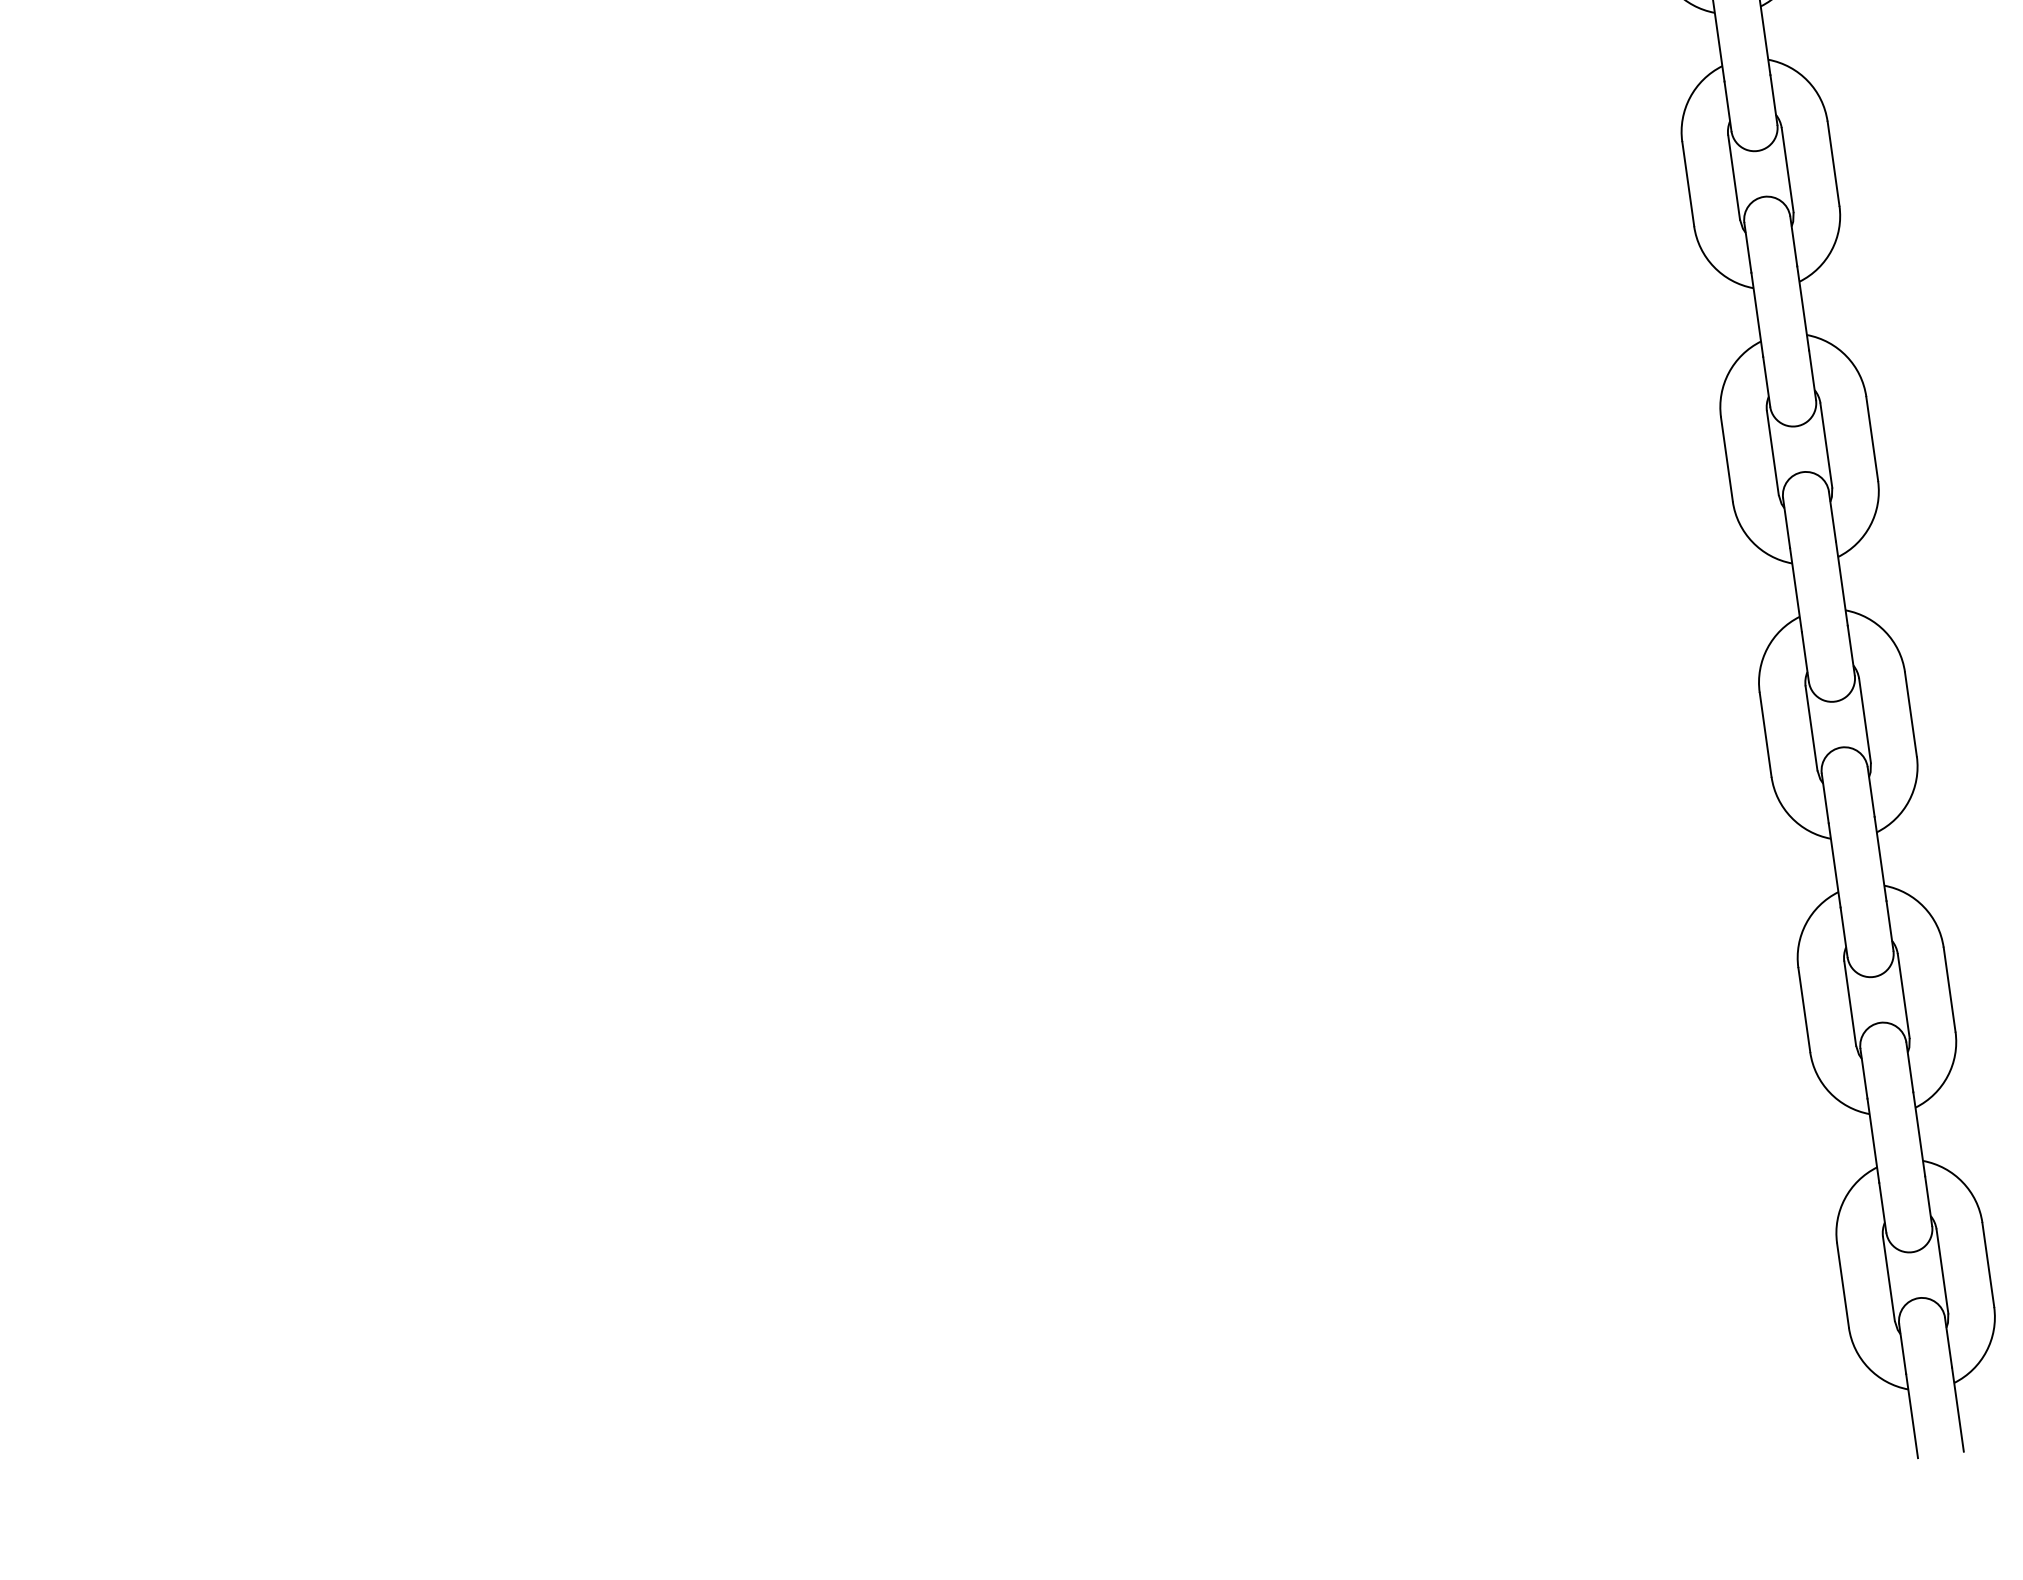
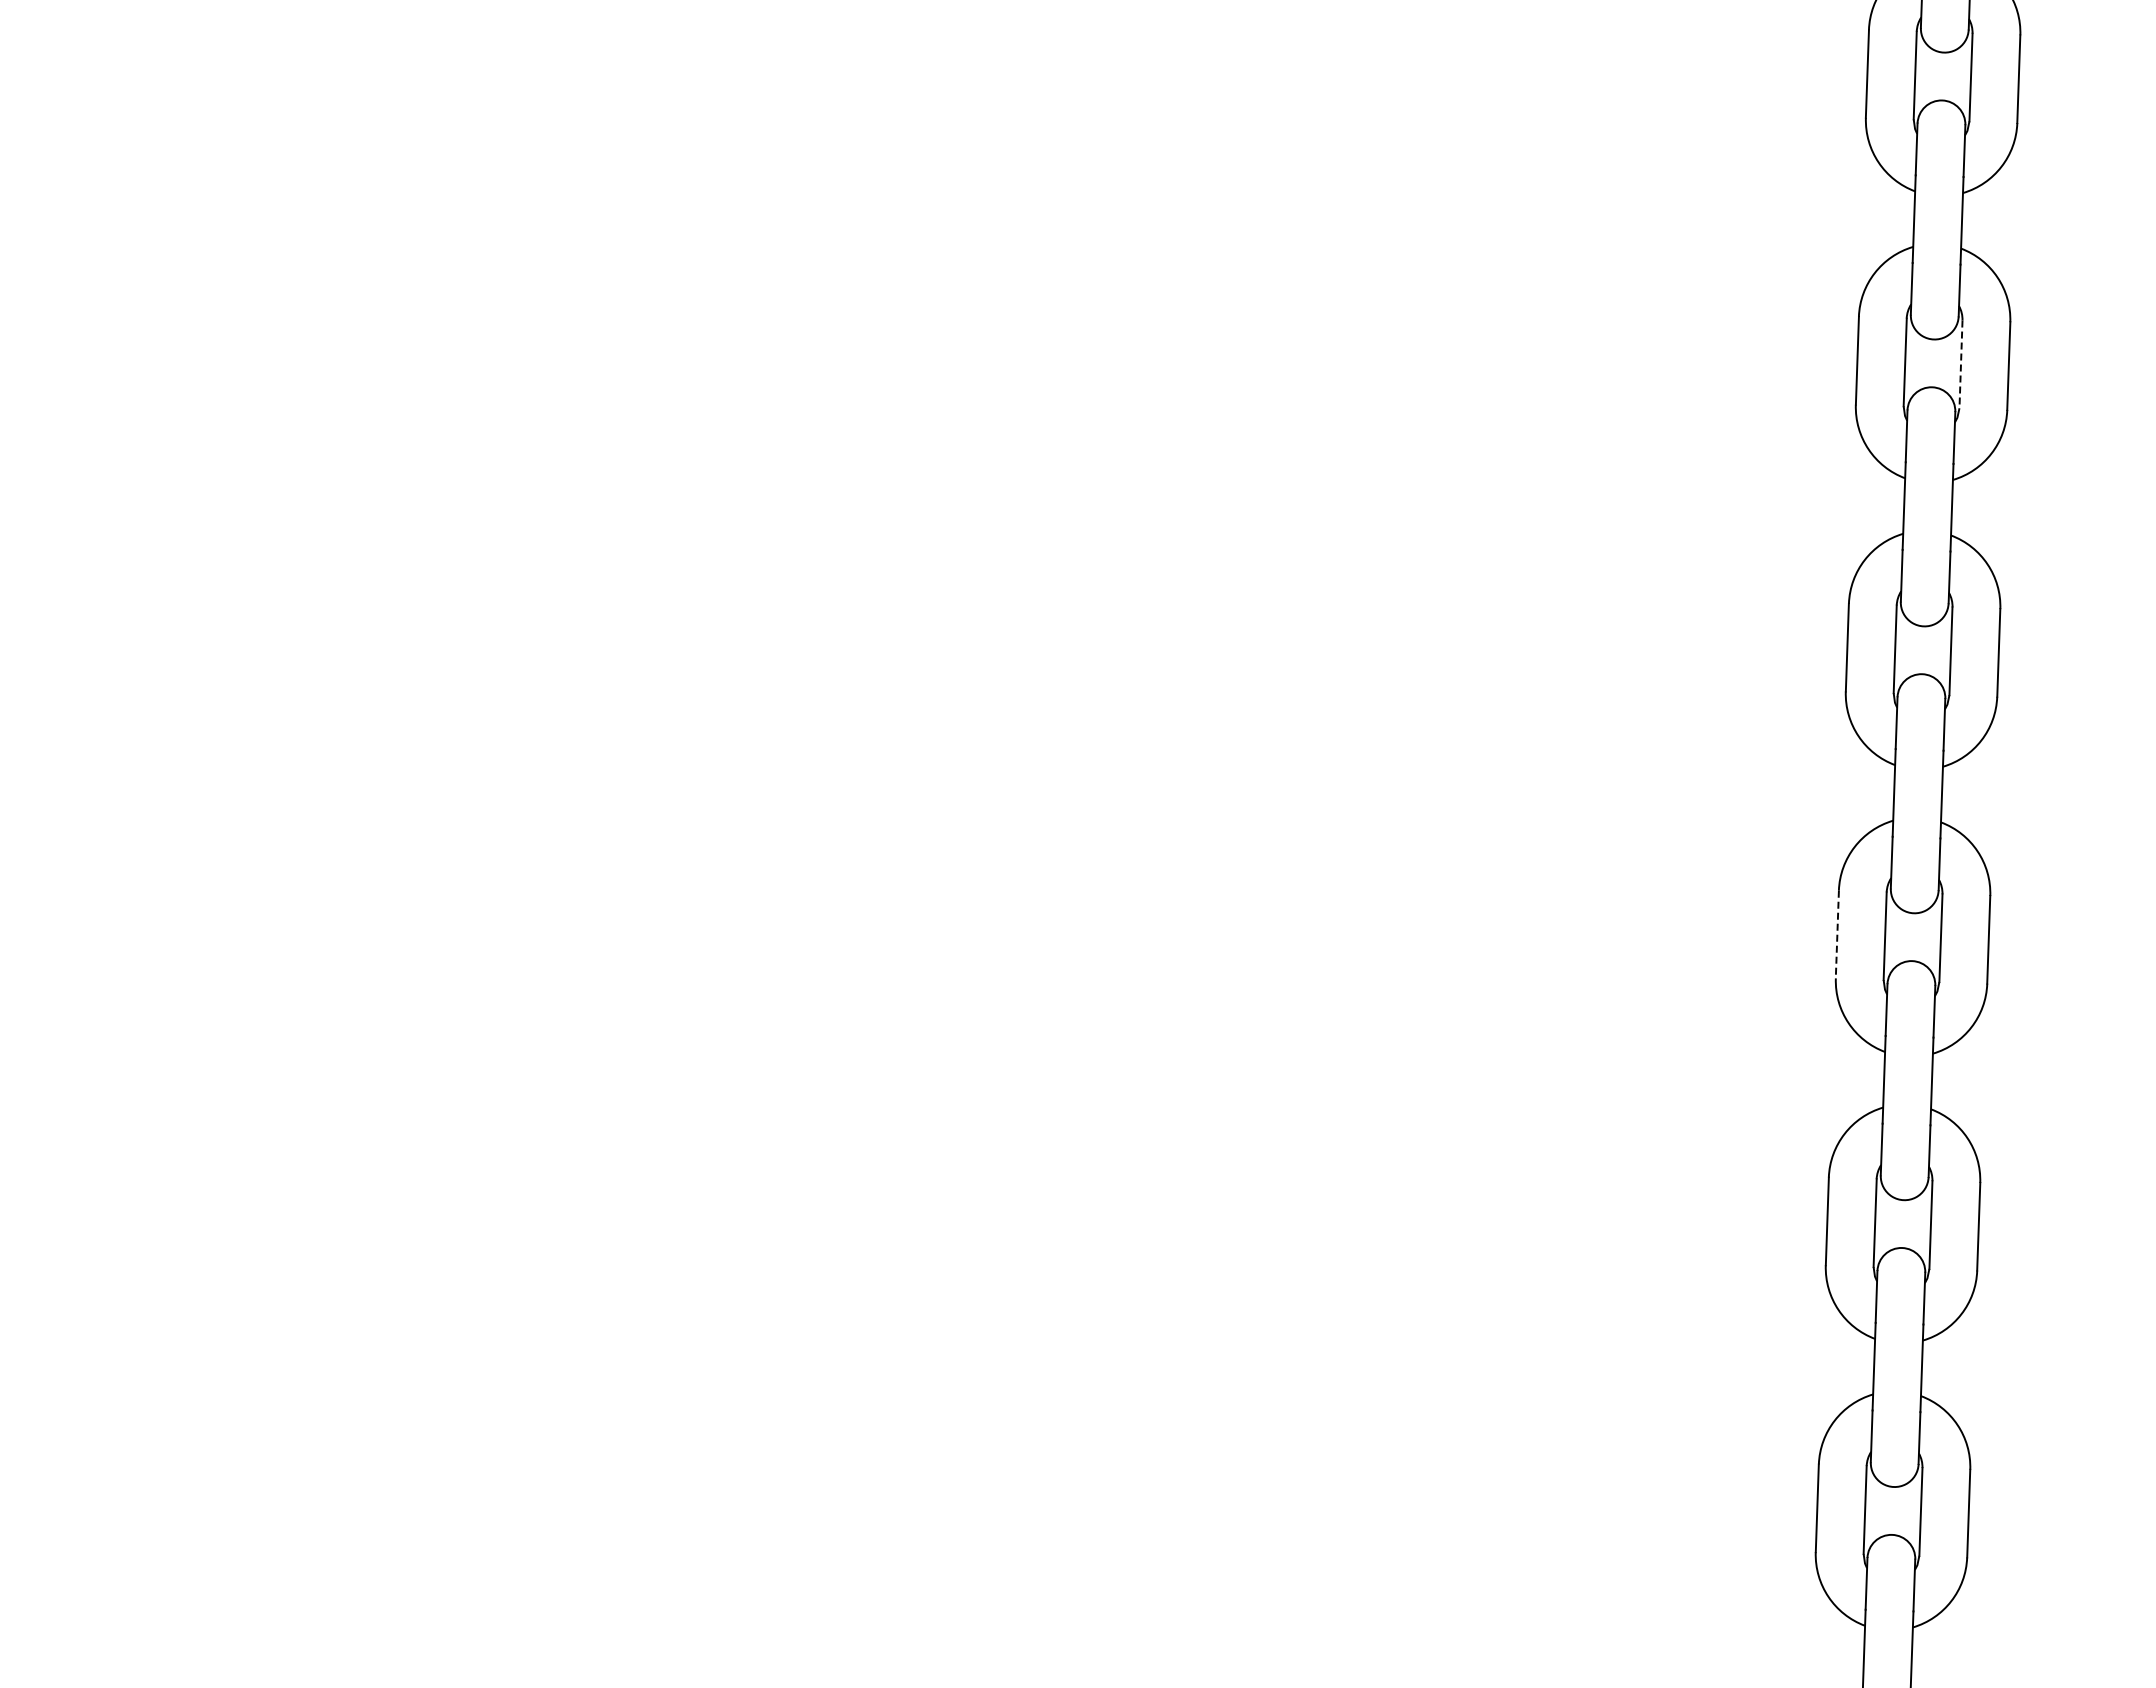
line: (1788, 170) -> (1961, 364), solid -> dashed
line: (1765, 734) -> (1837, 934), solid -> dashed

